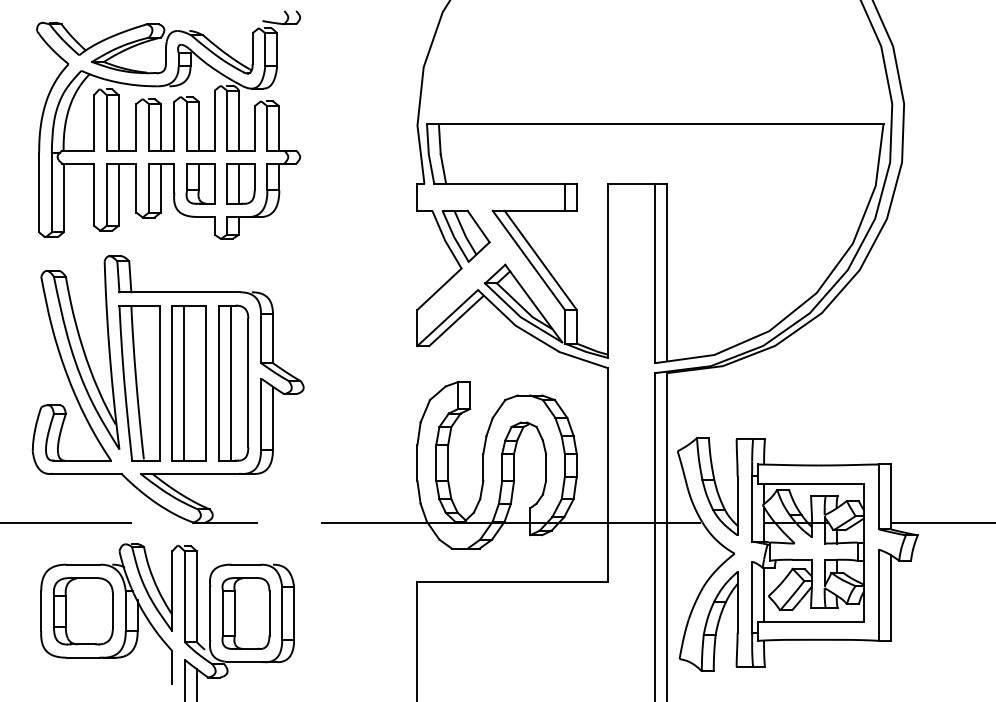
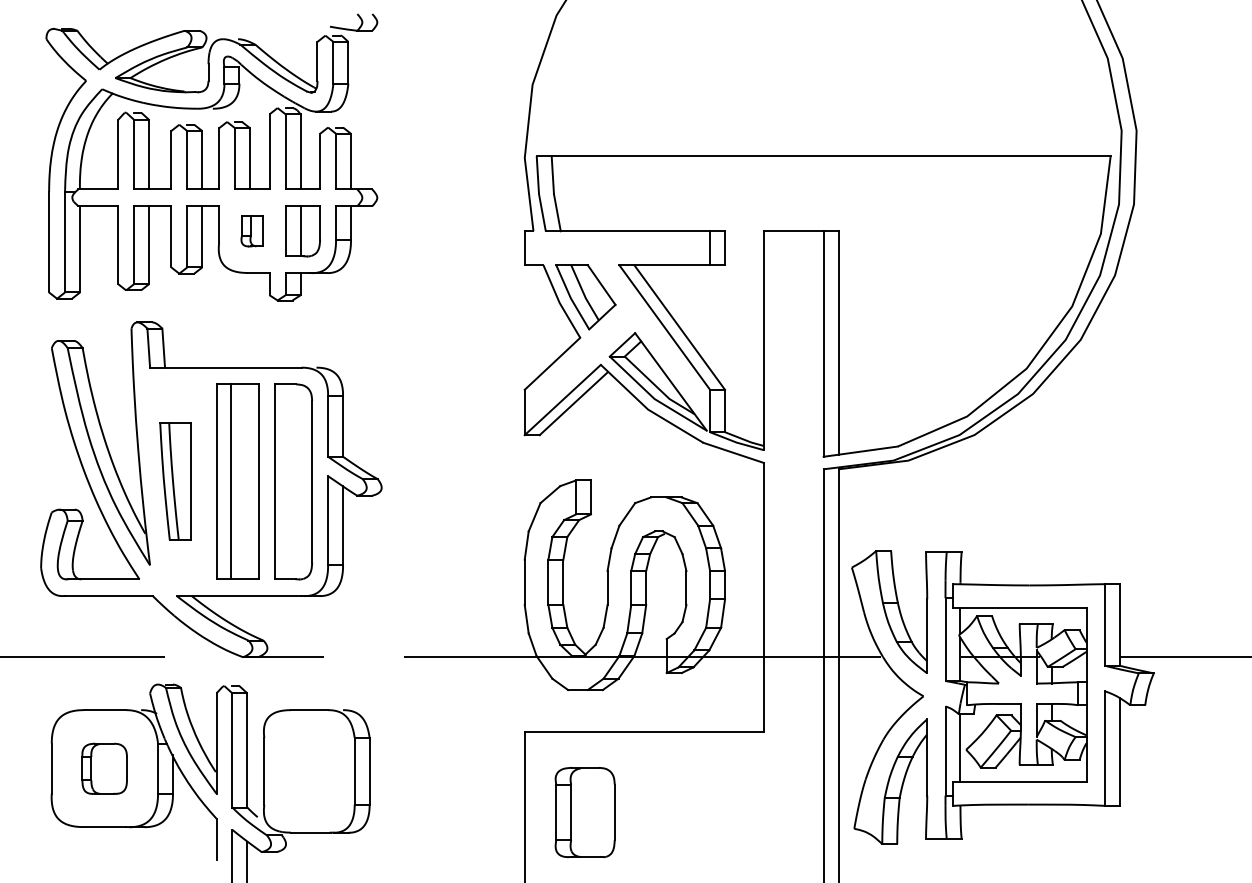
part: (200, 183) -> (251, 231), size x0.6
part: (139, 382) -> (175, 481), size x0.6
line: (230, 382) -> (289, 481), removed
part: (83, 611) -> (104, 768), size x0.6
part: (245, 613) -> (584, 812), moved

